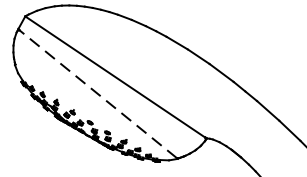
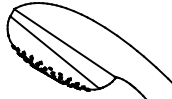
line: (98, 93) -> (55, 52), dashed -> solid

